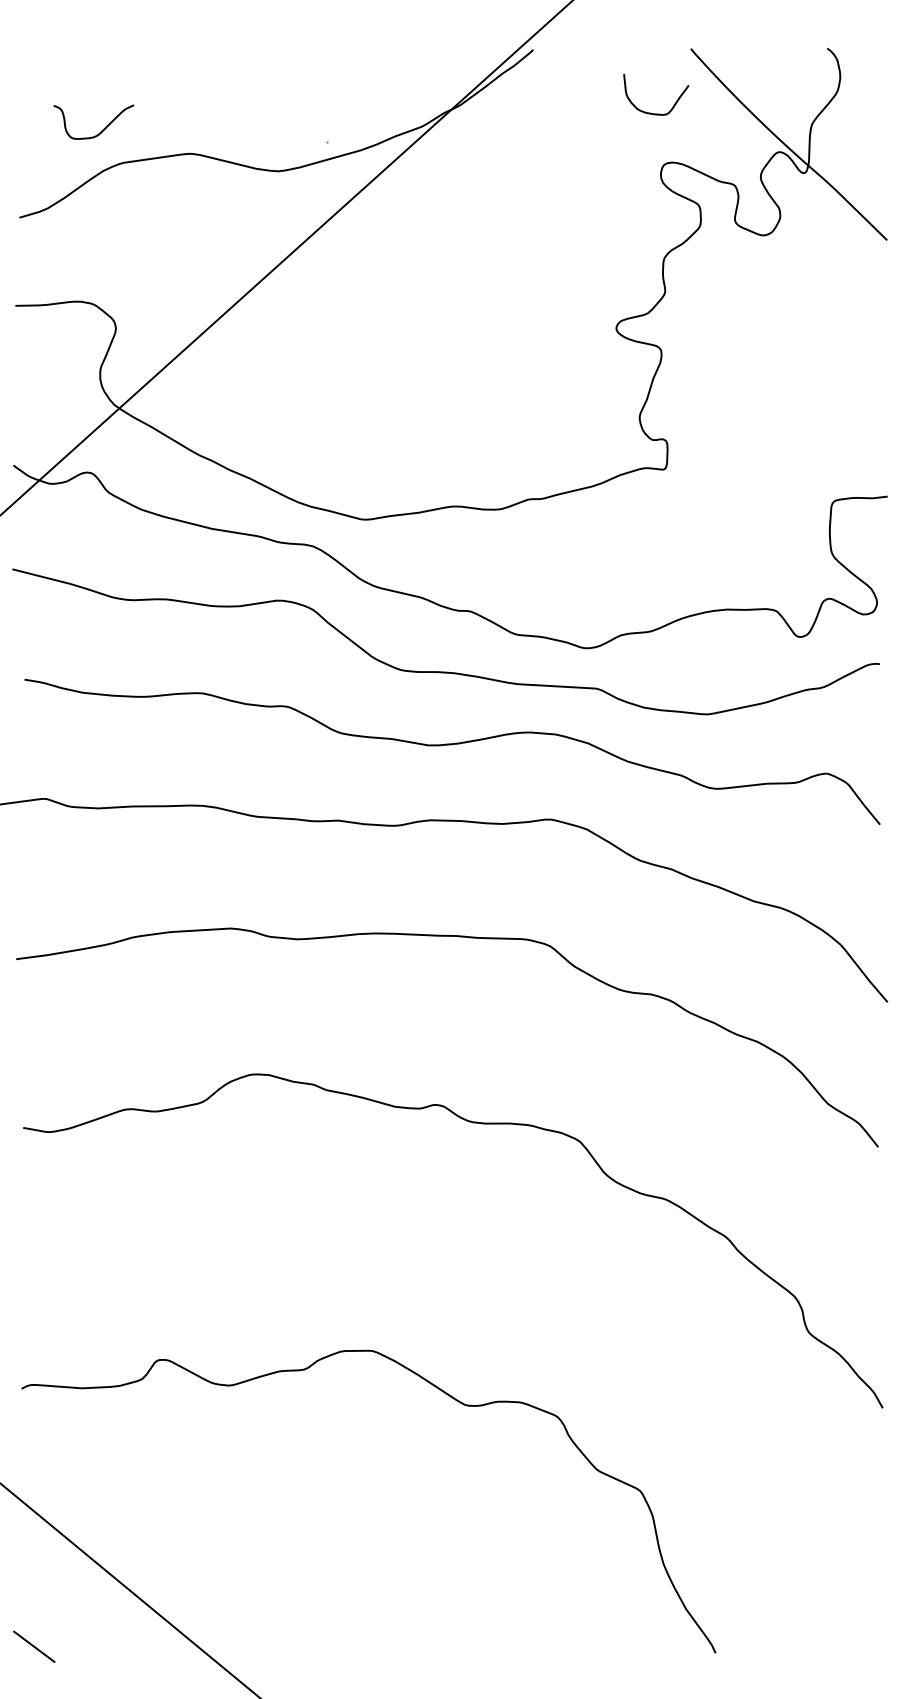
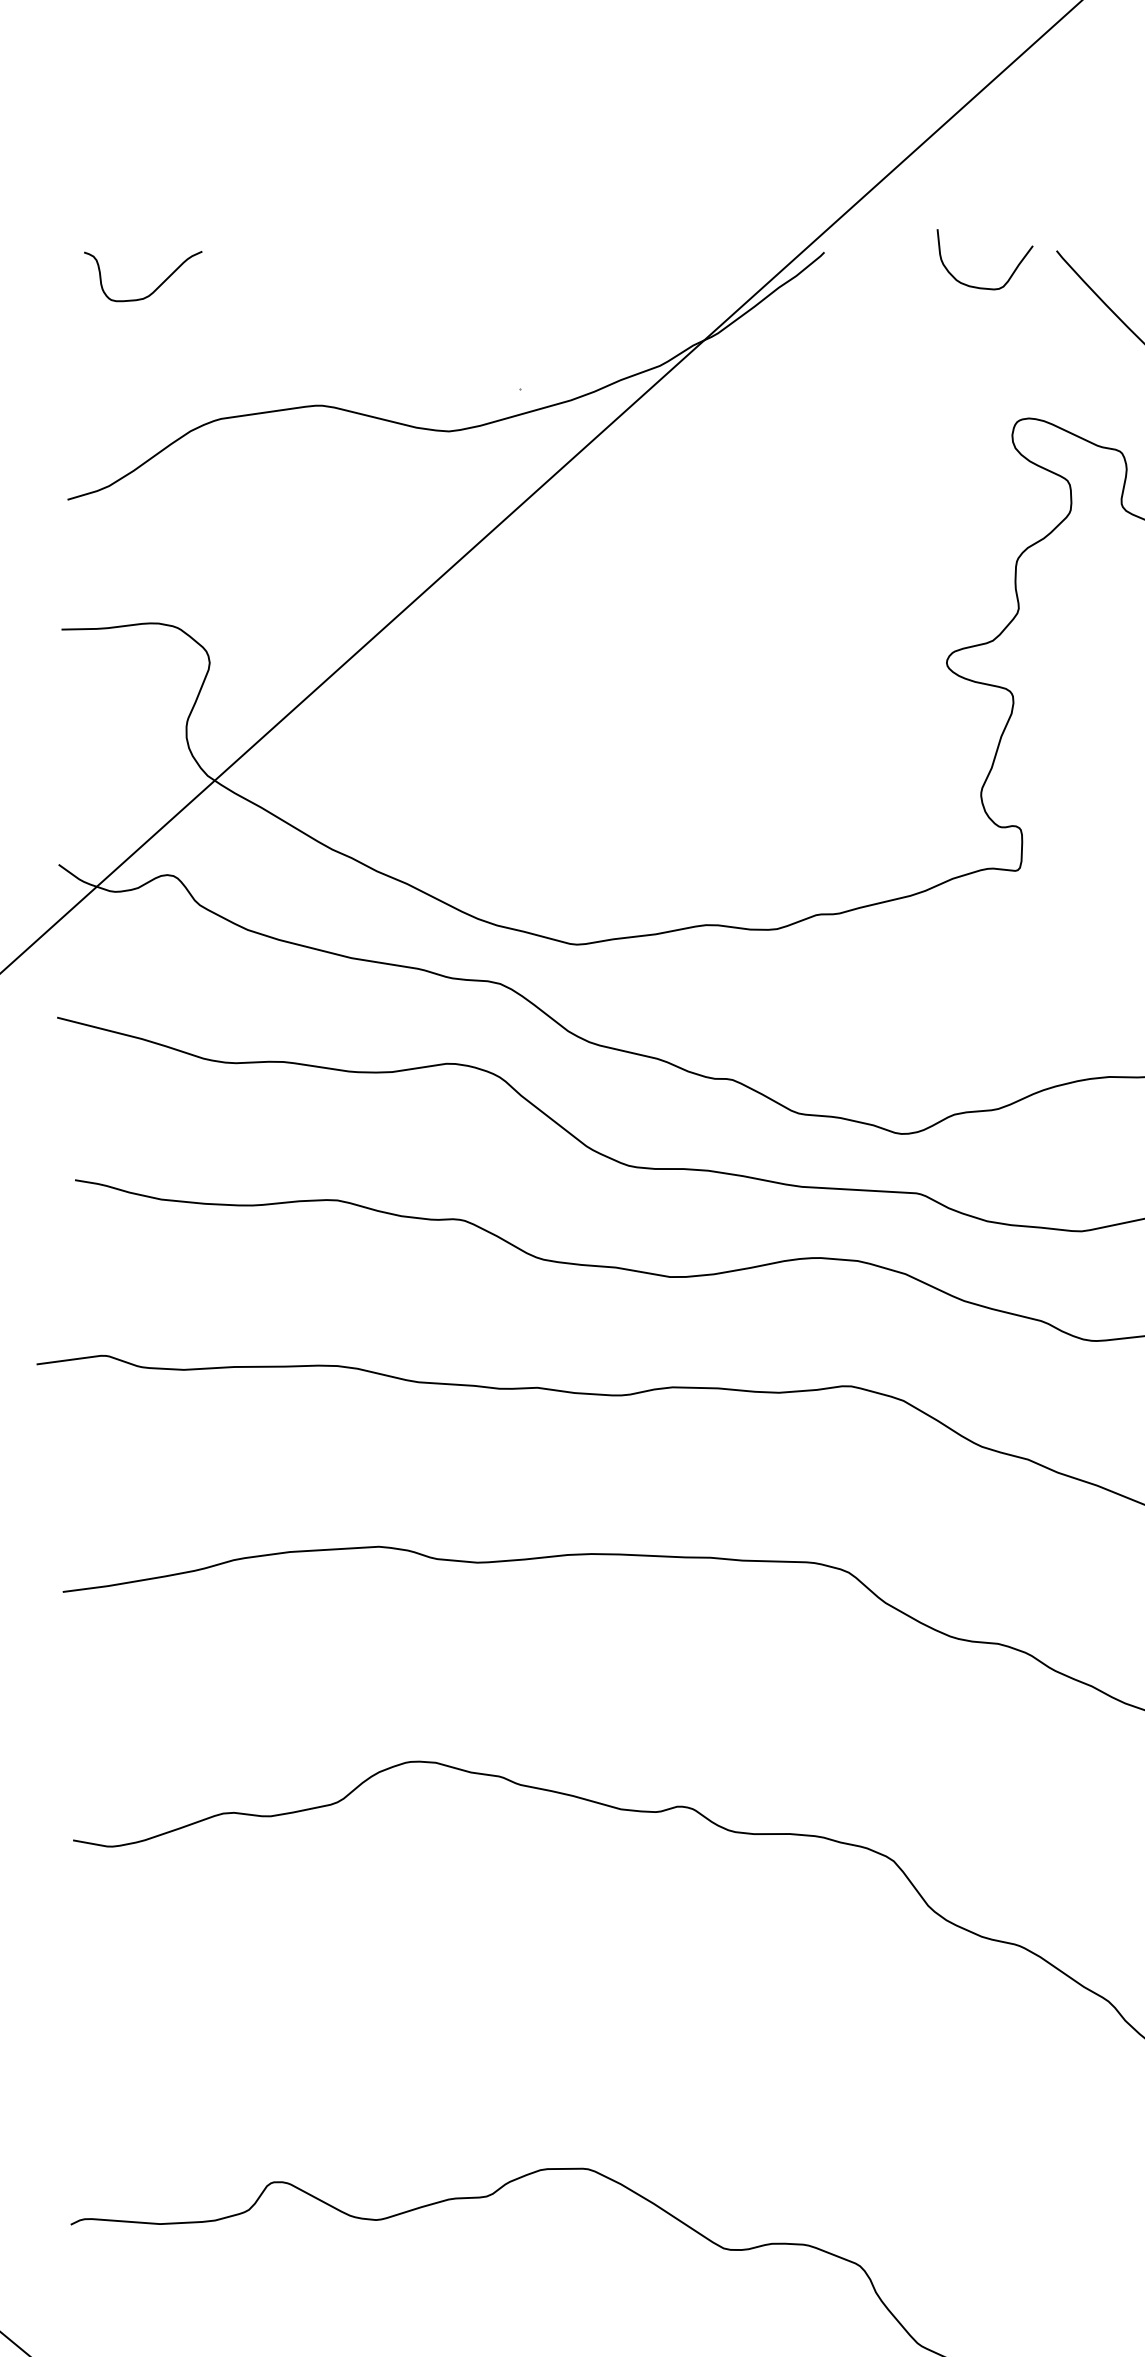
curve: (650, 112) -> (976, 285), moved
curve: (102, 129) -> (156, 287), moved

